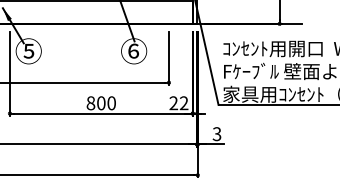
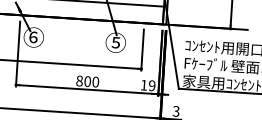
text: (28, 50) -> (33, 36), ⑤ -> ⑥
text: (133, 50) -> (115, 42), ⑥ -> ⑤
text: (178, 103) -> (147, 85), 22 -> 19

